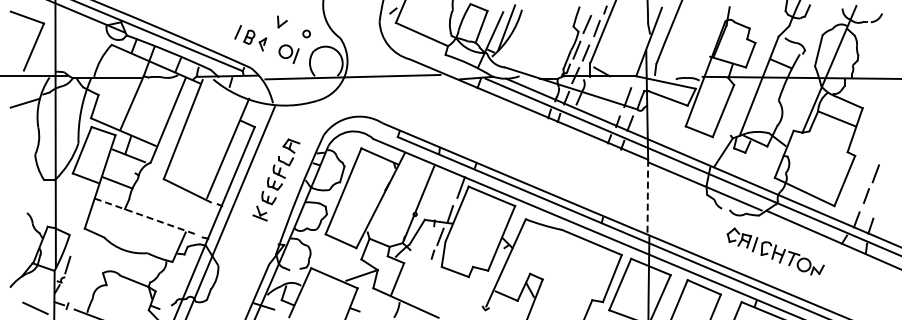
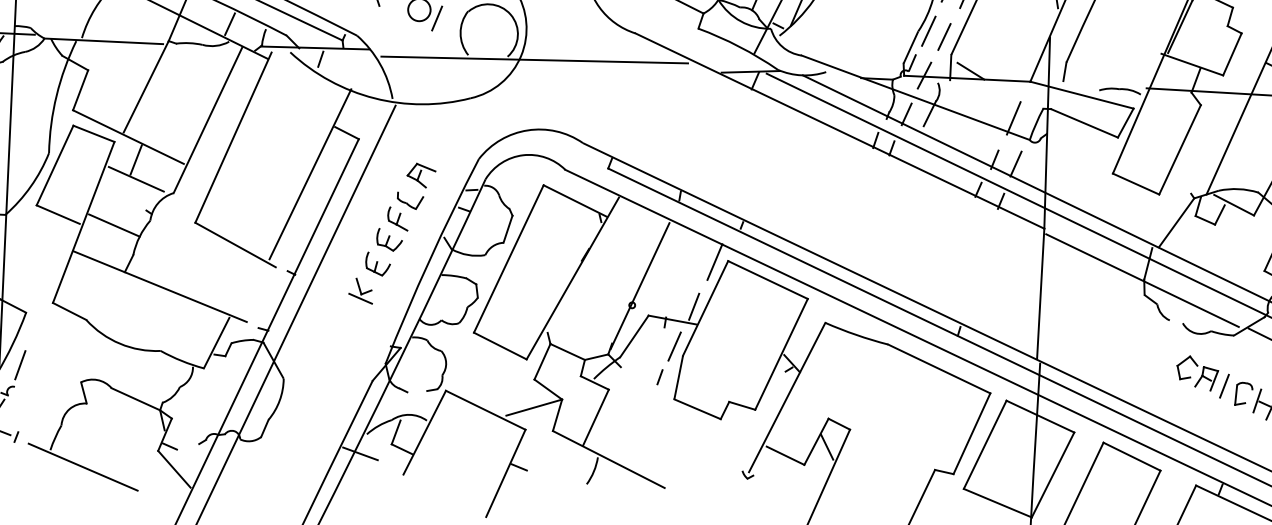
line: (647, 197) -> (1040, 294), dashed -> solid
line: (145, 216) -> (160, 286), dashed -> solid

